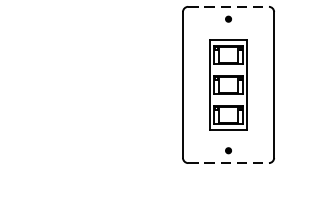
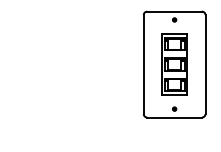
line: (229, 6) -> (175, 11), dashed -> solid
line: (229, 163) -> (175, 117), dashed -> solid

